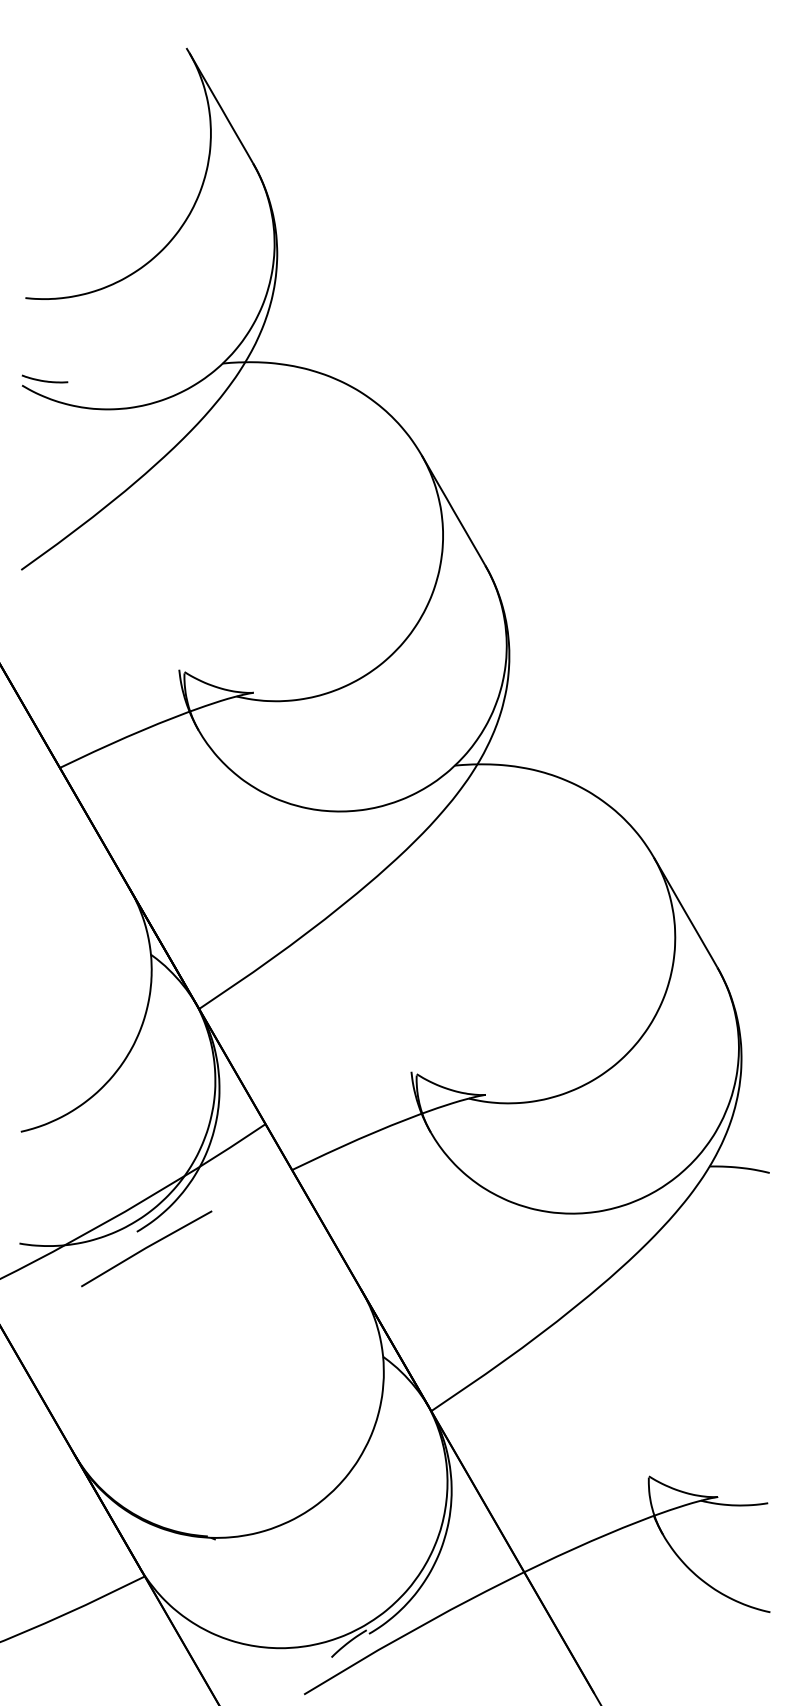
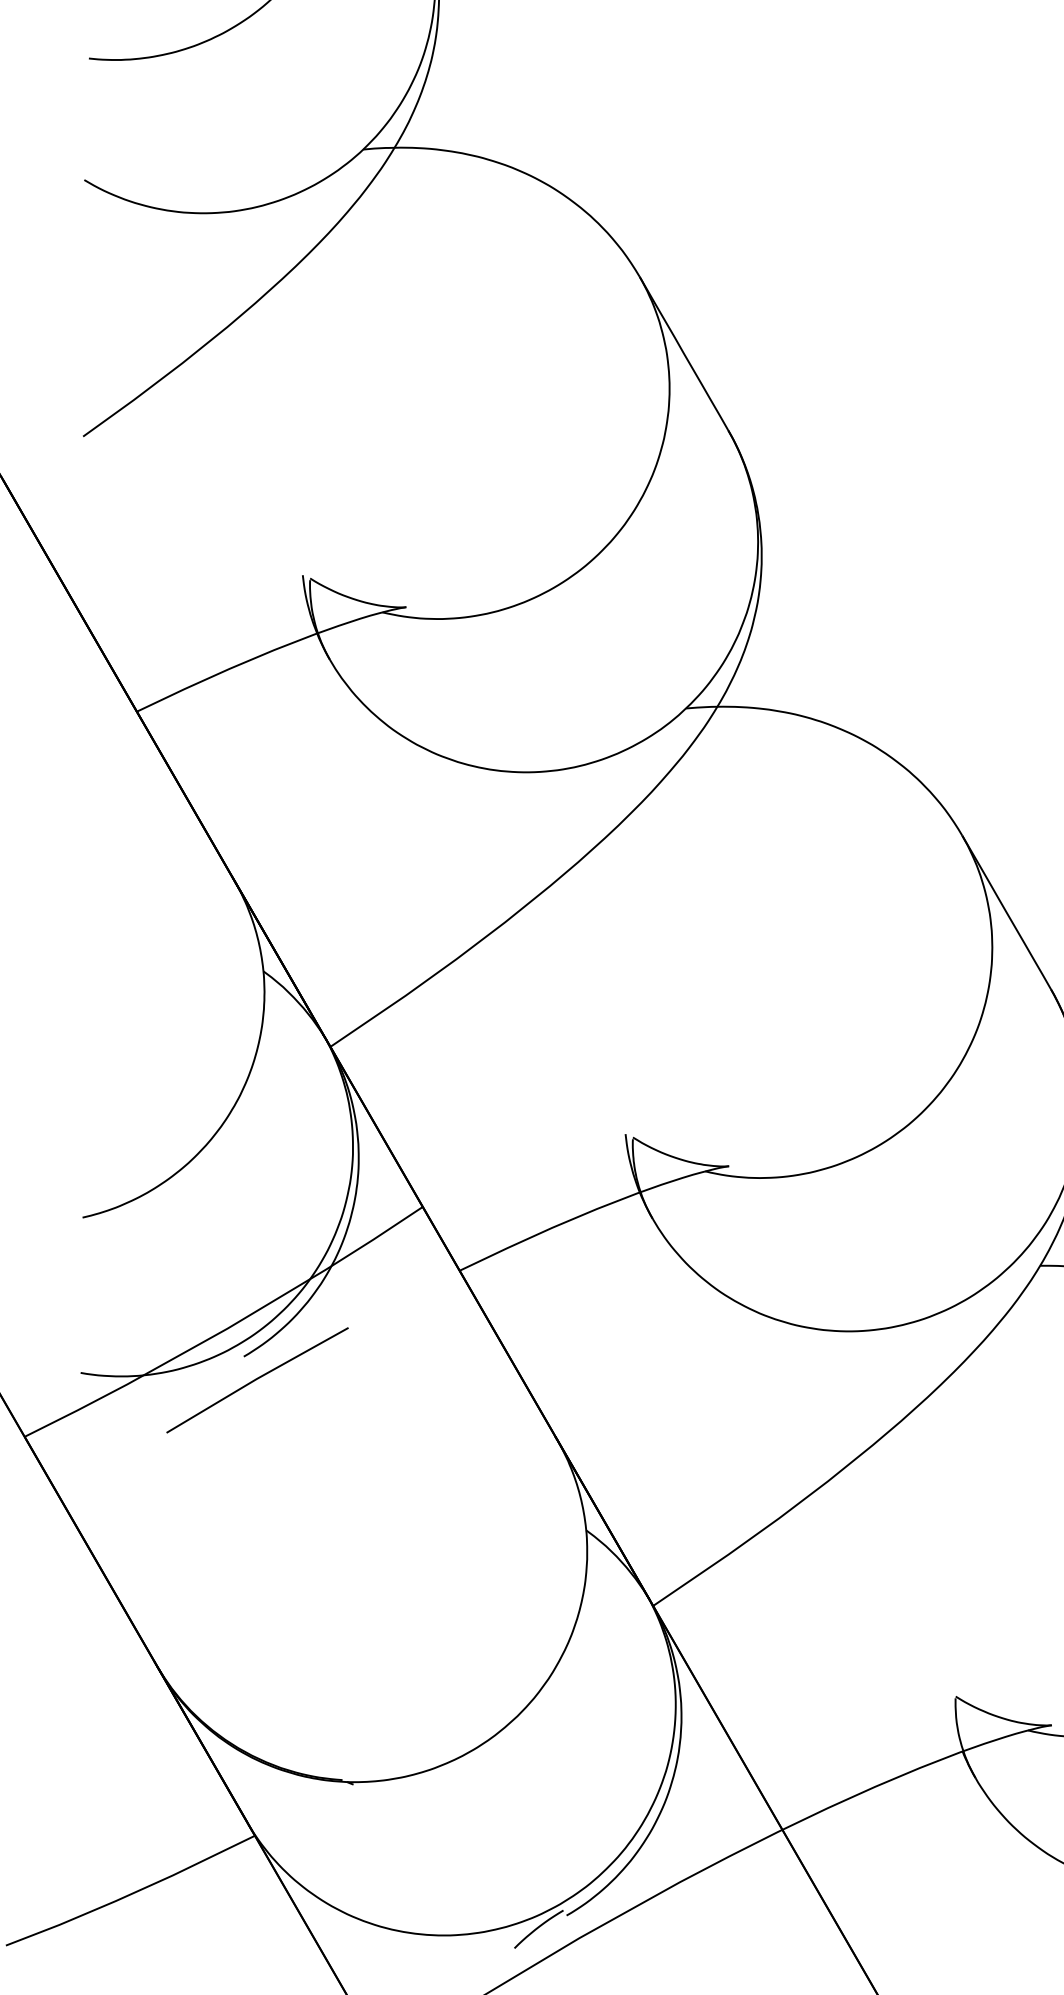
curve: (44, 380) -> (115, 173), removed

